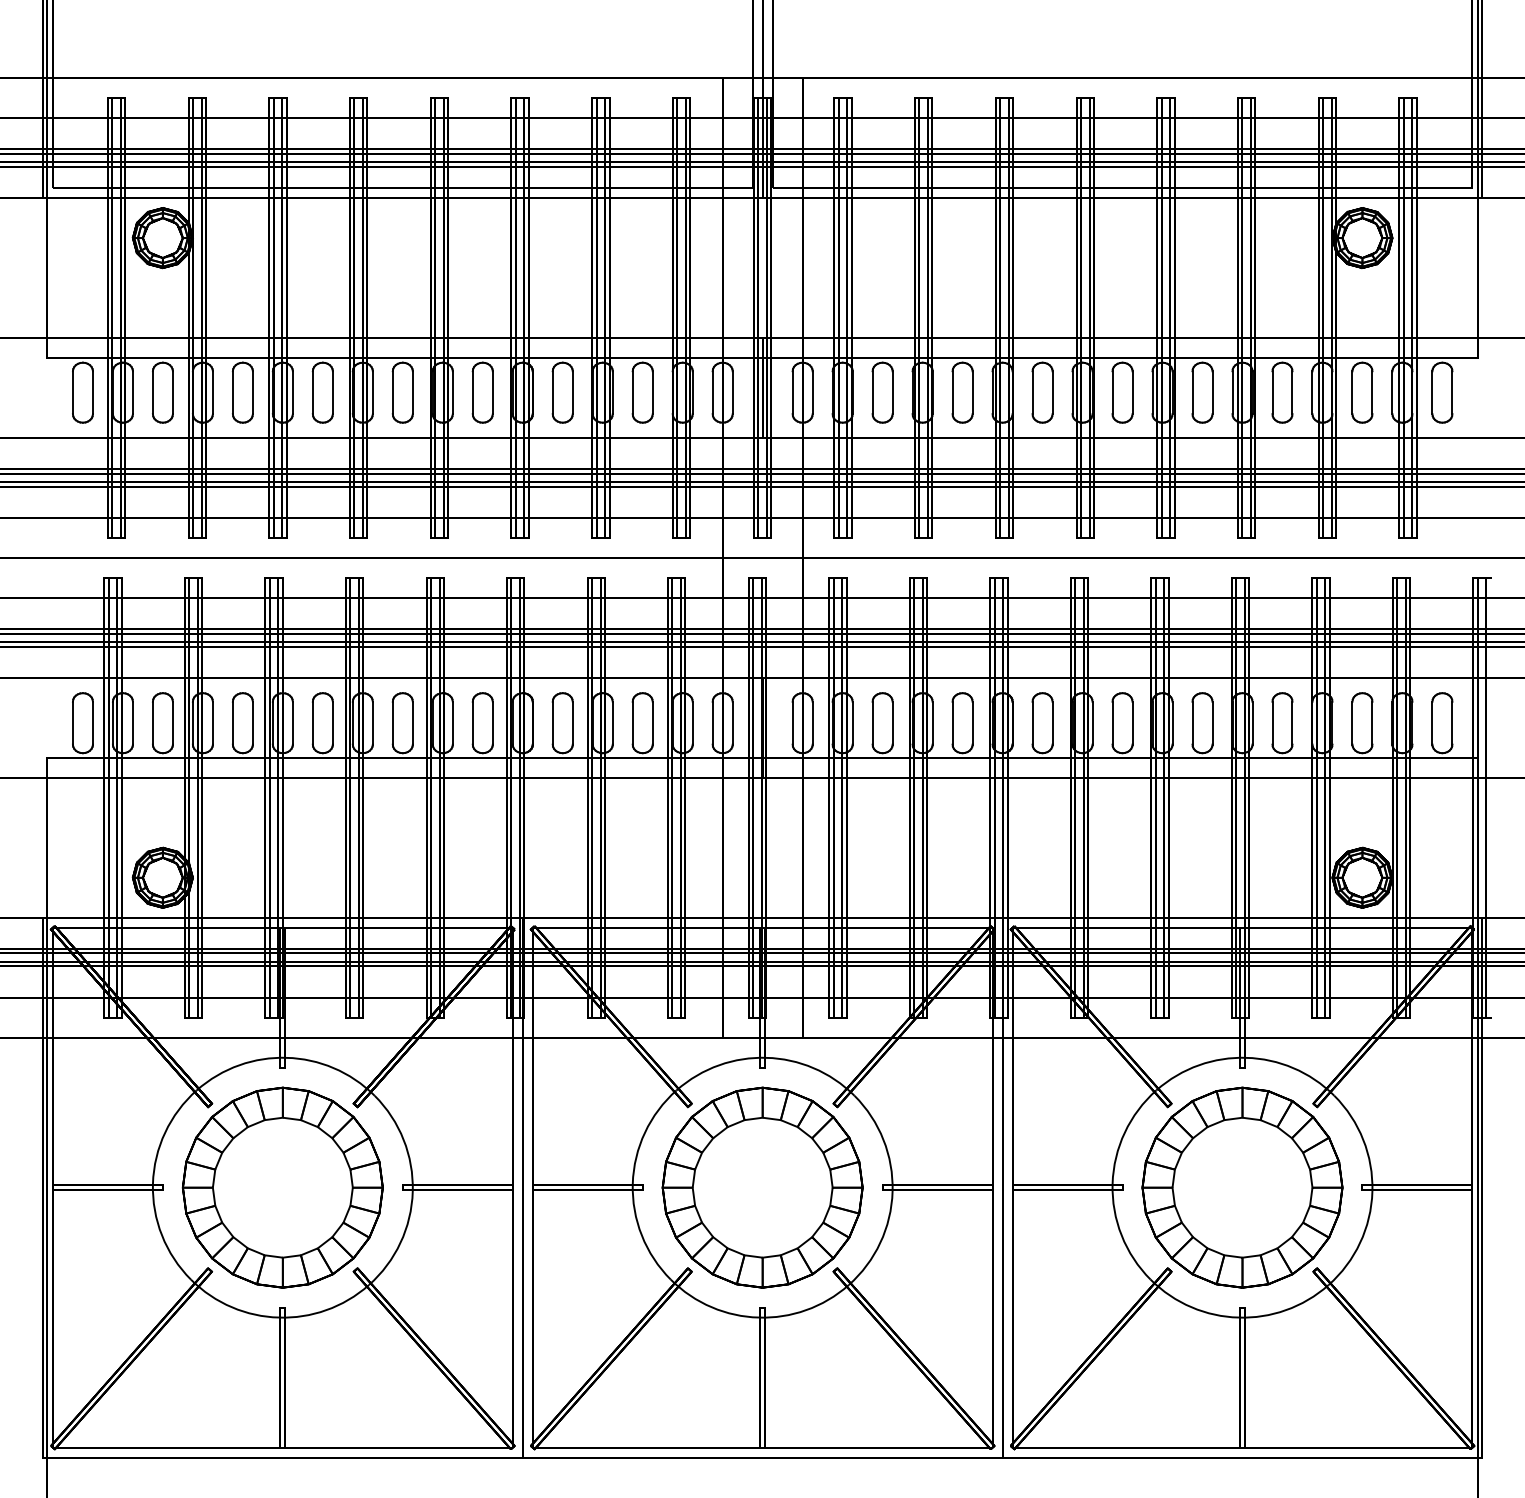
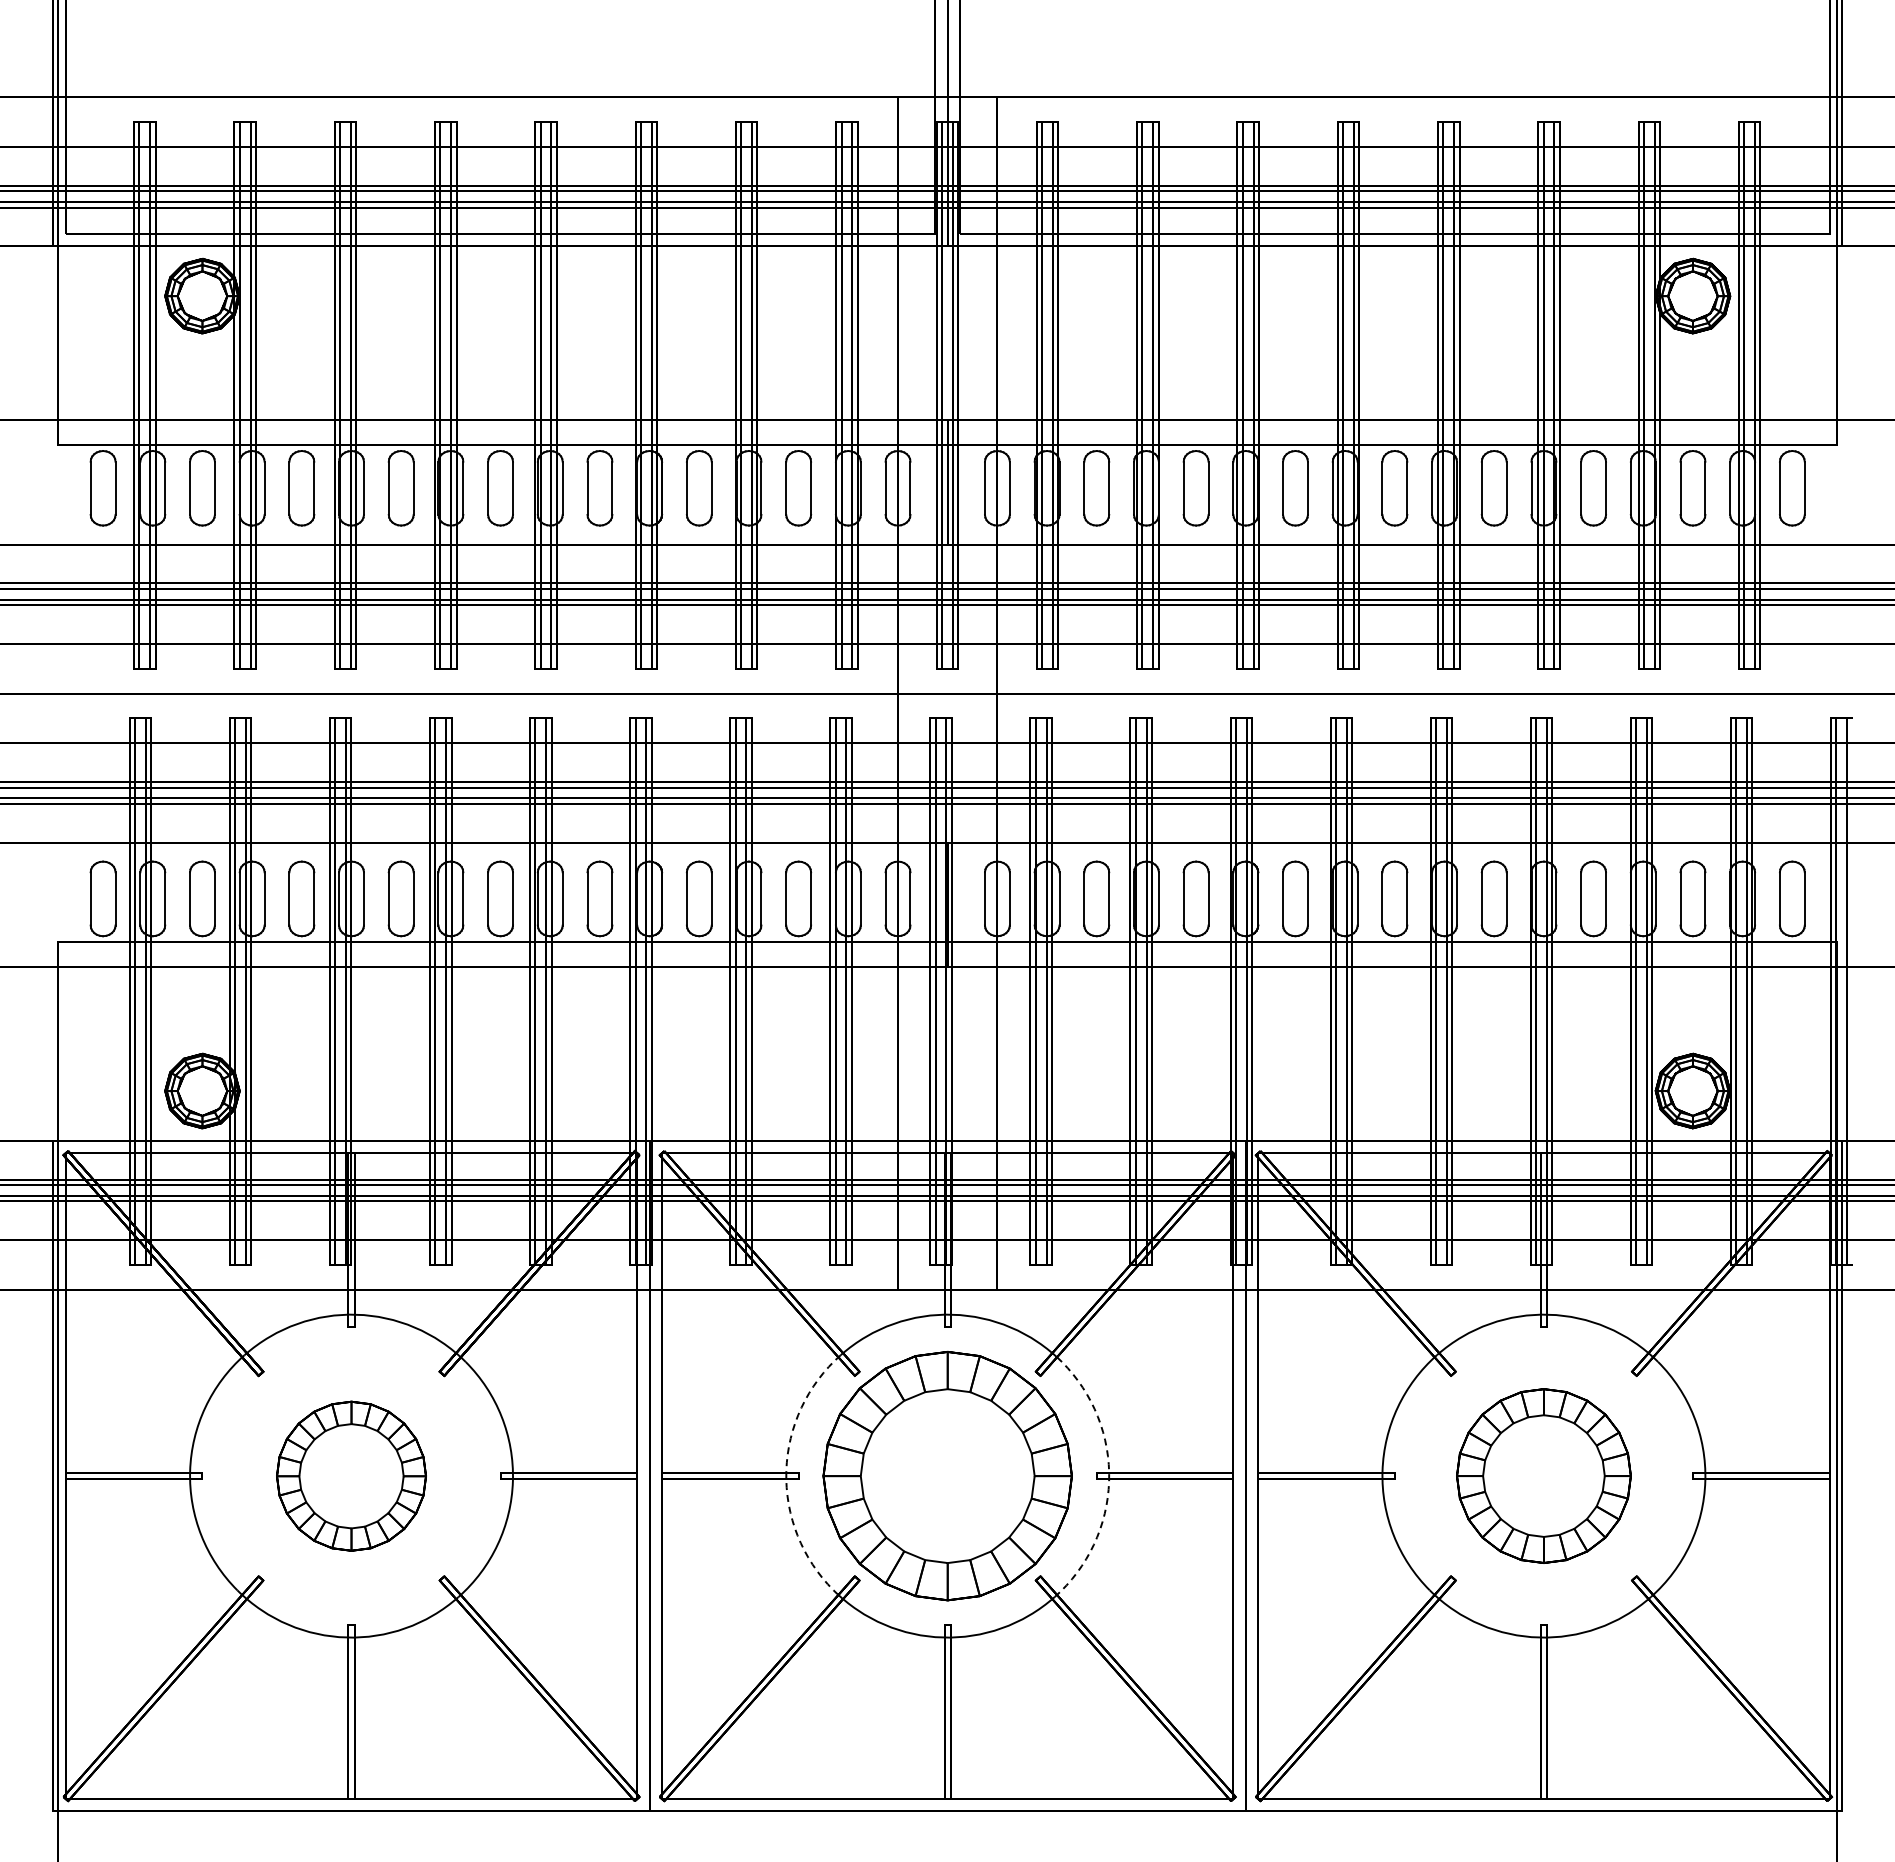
arc: (632, 1183) -> (786, 1471), solid -> dashed
part: (1242, 1187) -> (1543, 1475), size x0.7
part: (282, 1188) -> (351, 1476), size x0.6
arc: (892, 1192) -> (1109, 1481), solid -> dashed

